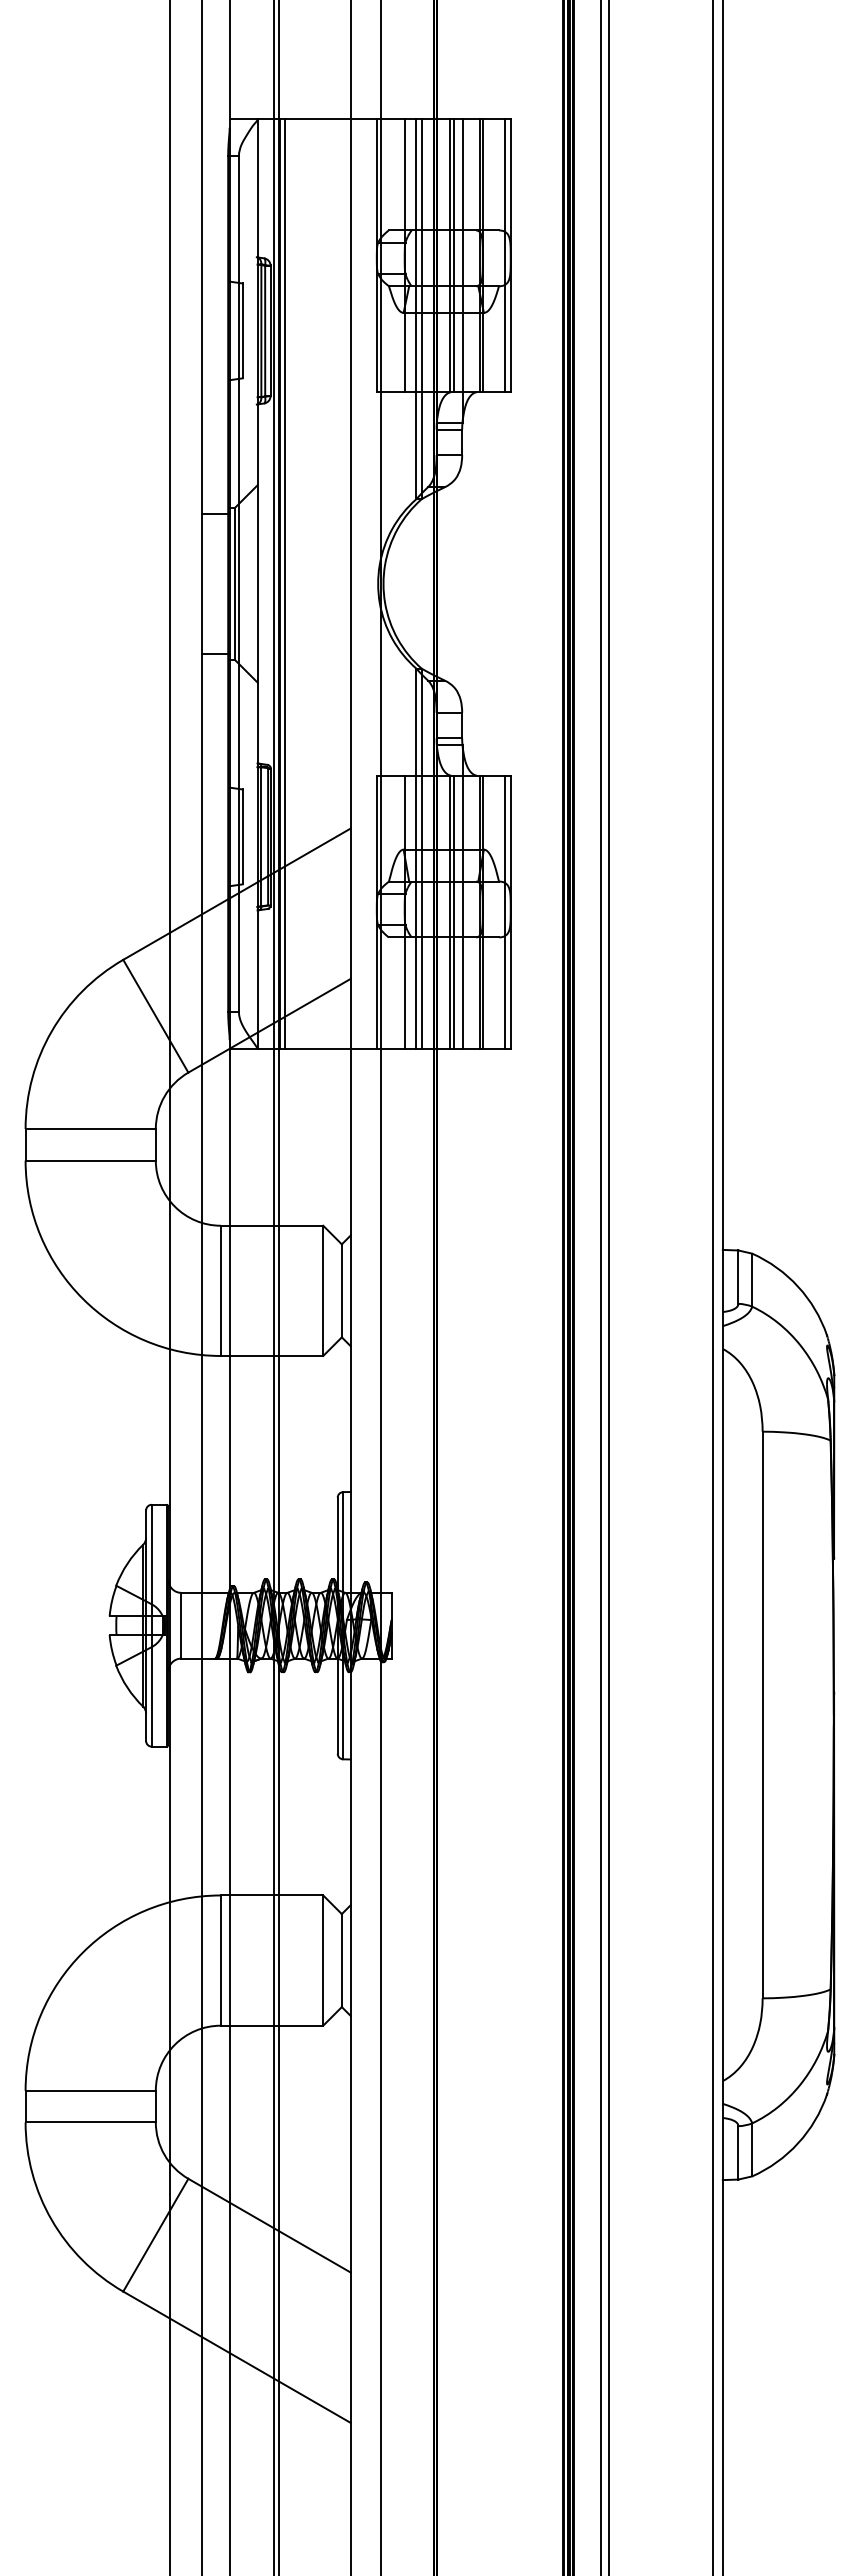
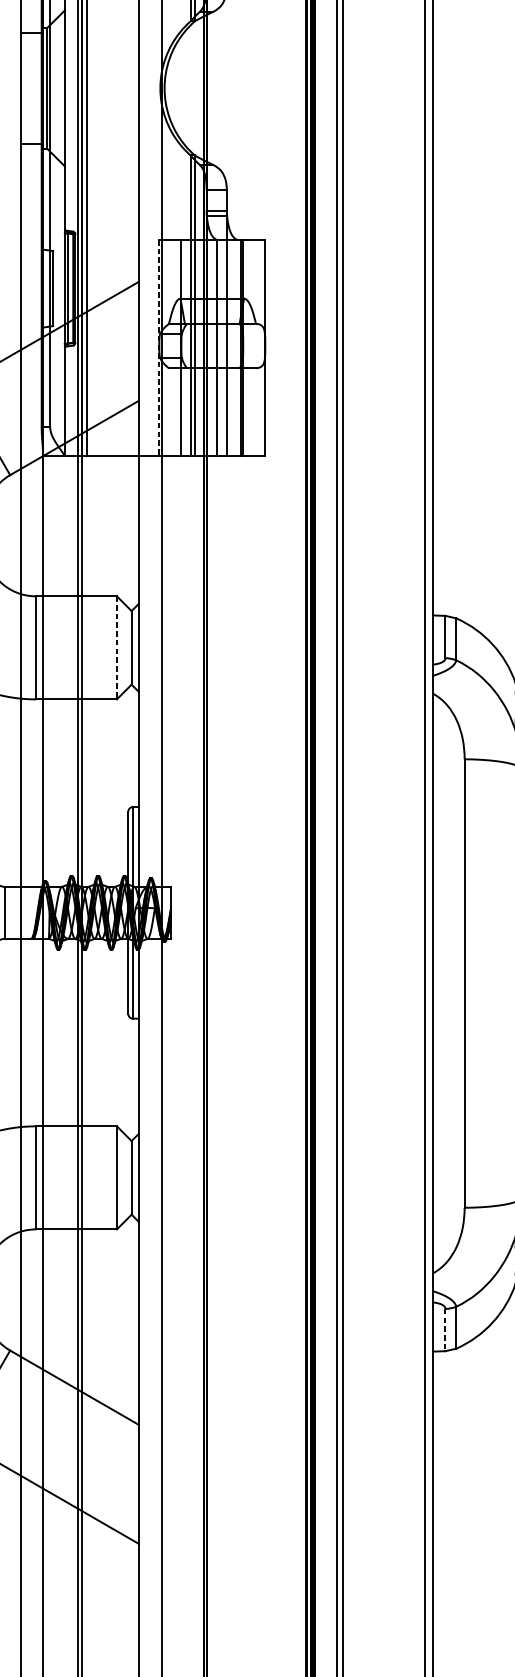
line: (376, 912) -> (159, 348), solid -> dashed
line: (453, 912) -> (219, 348), removed
line: (505, 912) -> (261, 348), removed
line: (323, 1291) -> (117, 648), solid -> dashed
line: (738, 2152) -> (445, 1329), solid -> dashed

